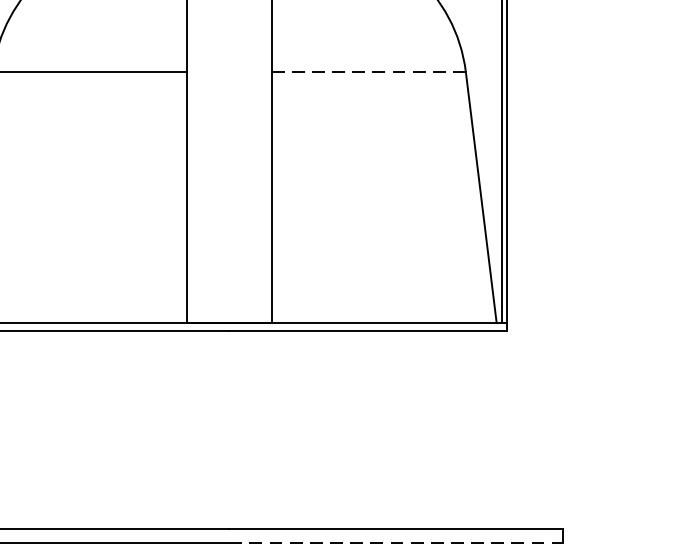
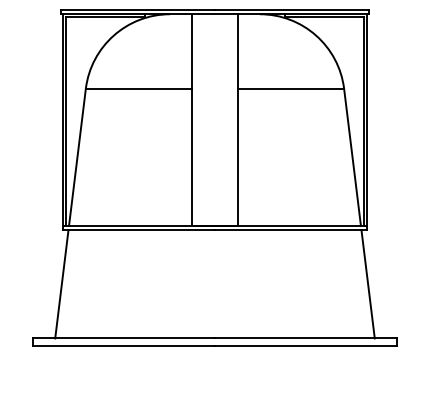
line: (369, 71) -> (291, 88), dashed -> solid
line: (508, 430) -> (367, 284), added
line: (396, 544) -> (306, 346), dashed -> solid

